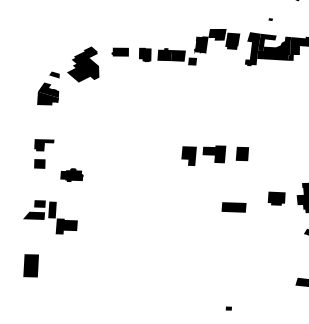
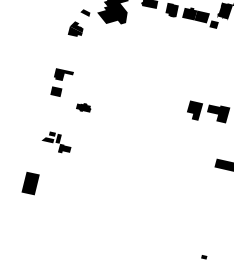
part: (47, 93) -> (75, 28), size x0.7
part: (71, 174) -> (83, 106), size x0.7
part: (50, 217) -> (56, 142), size x0.6

